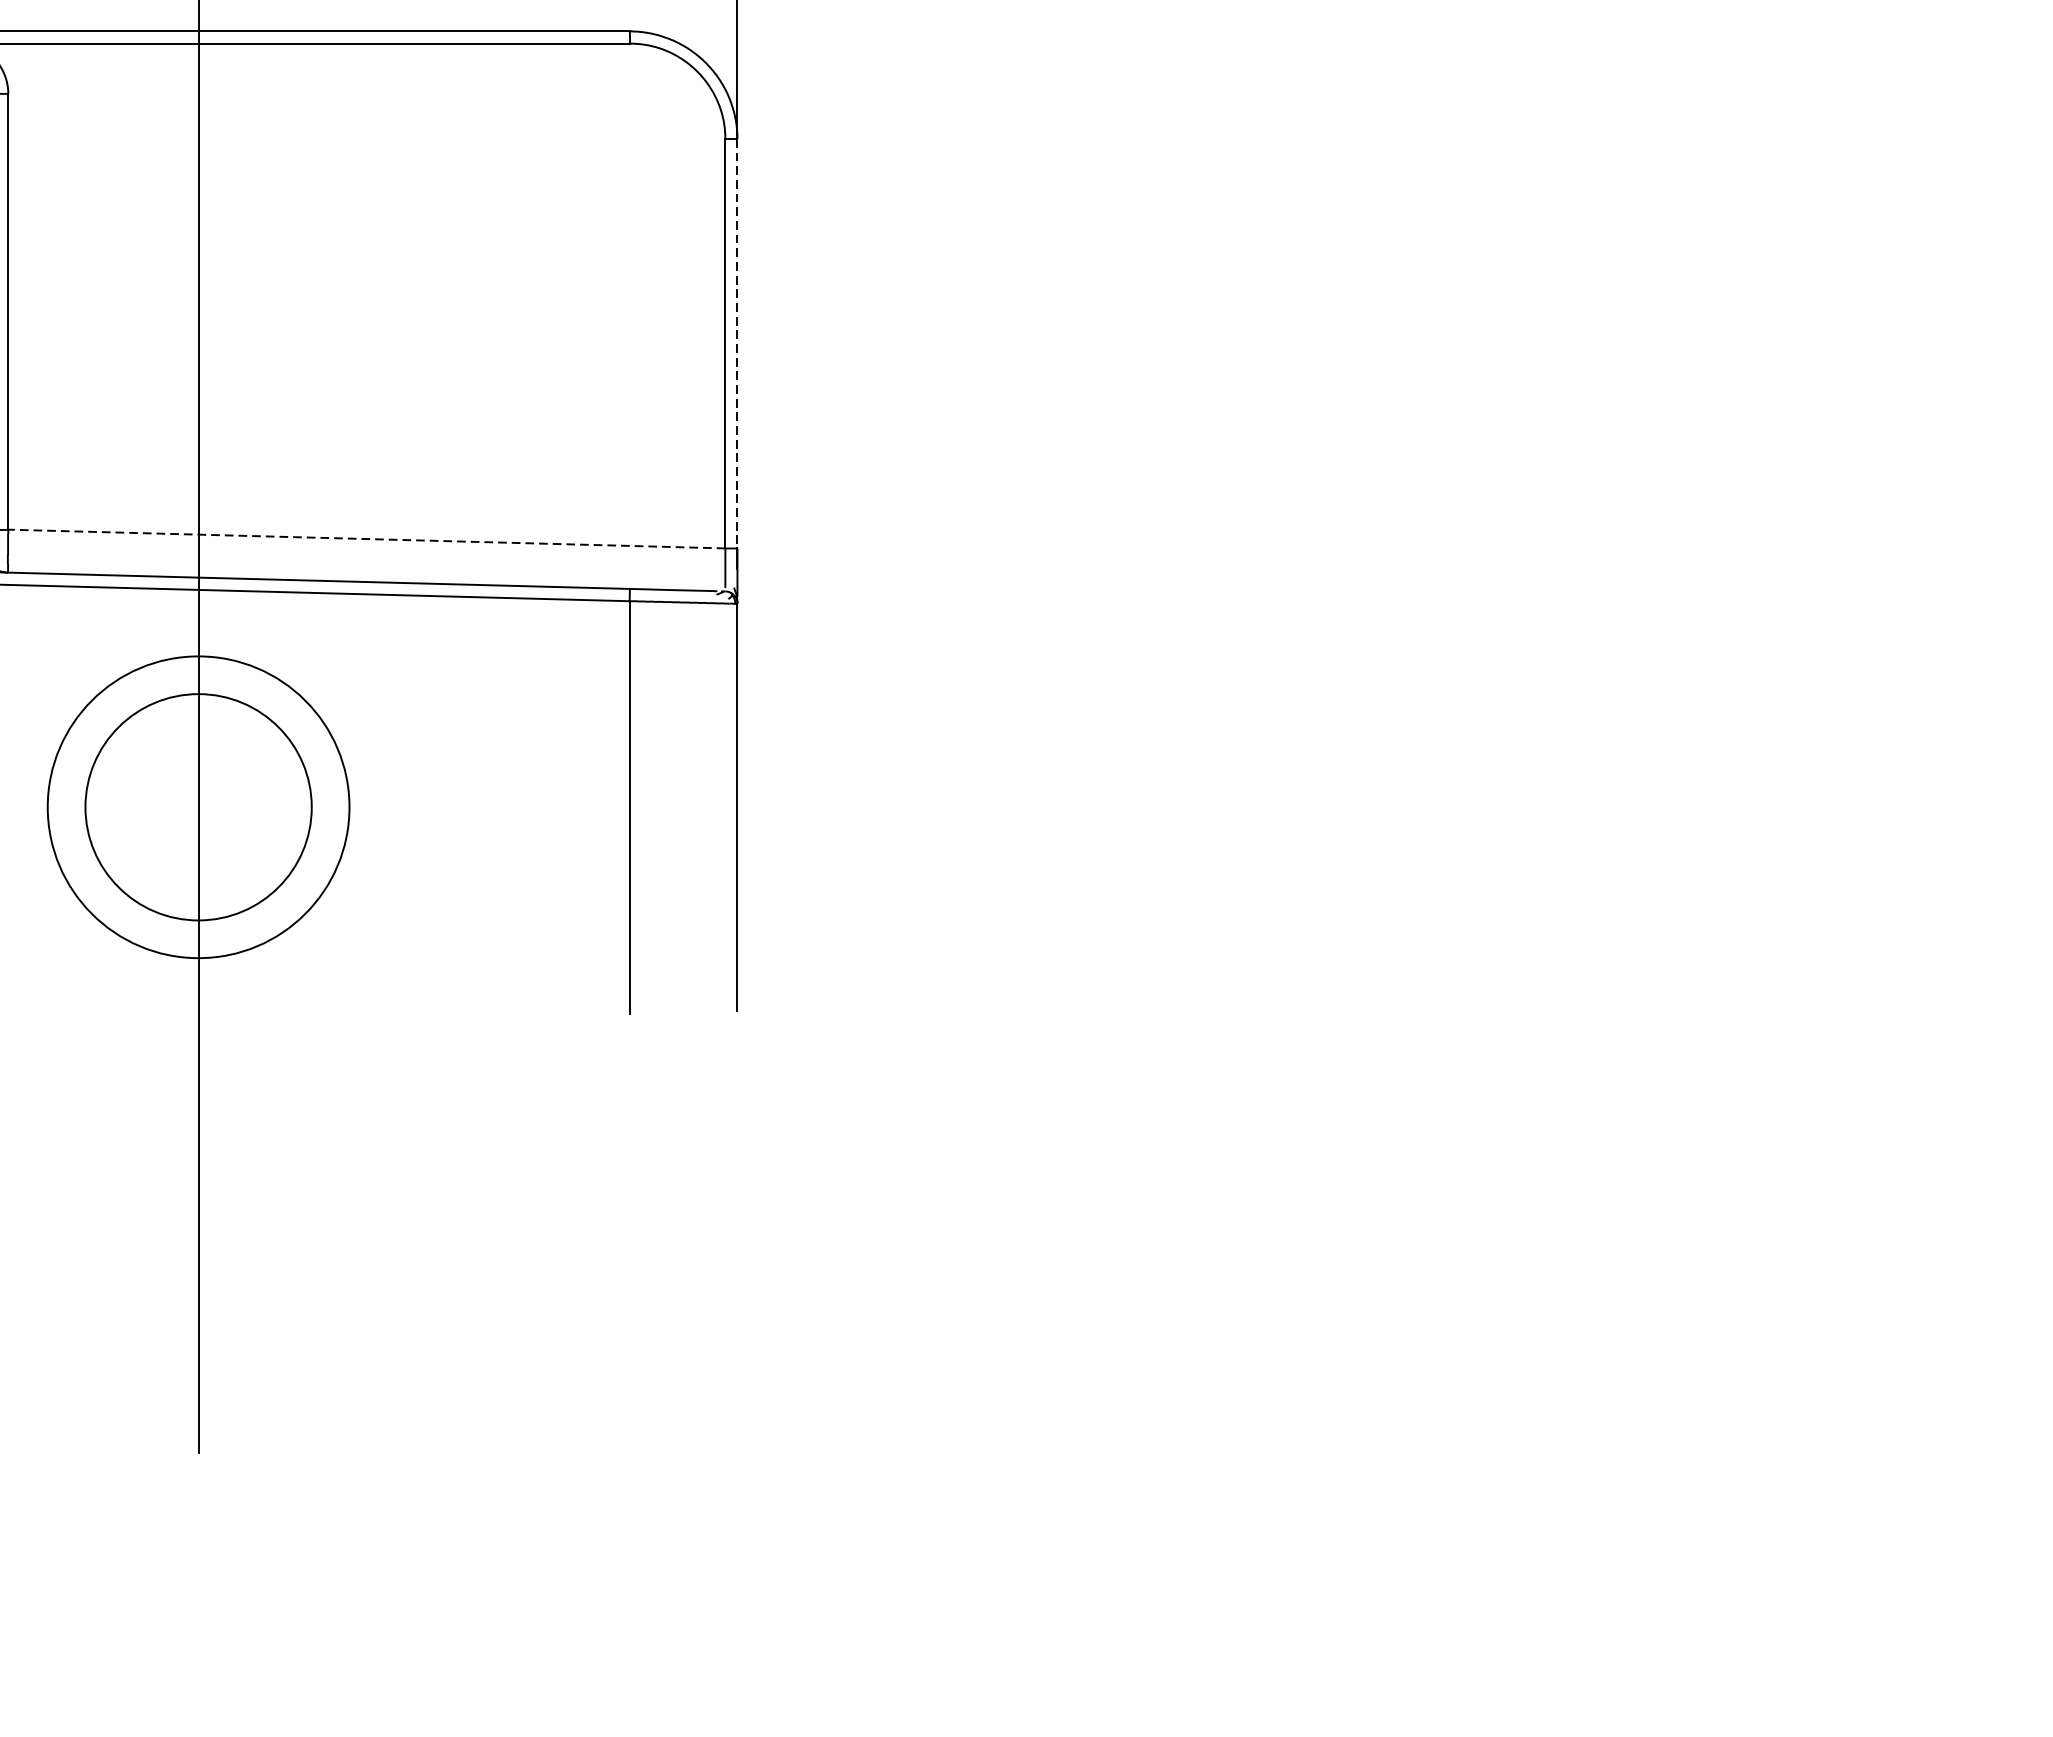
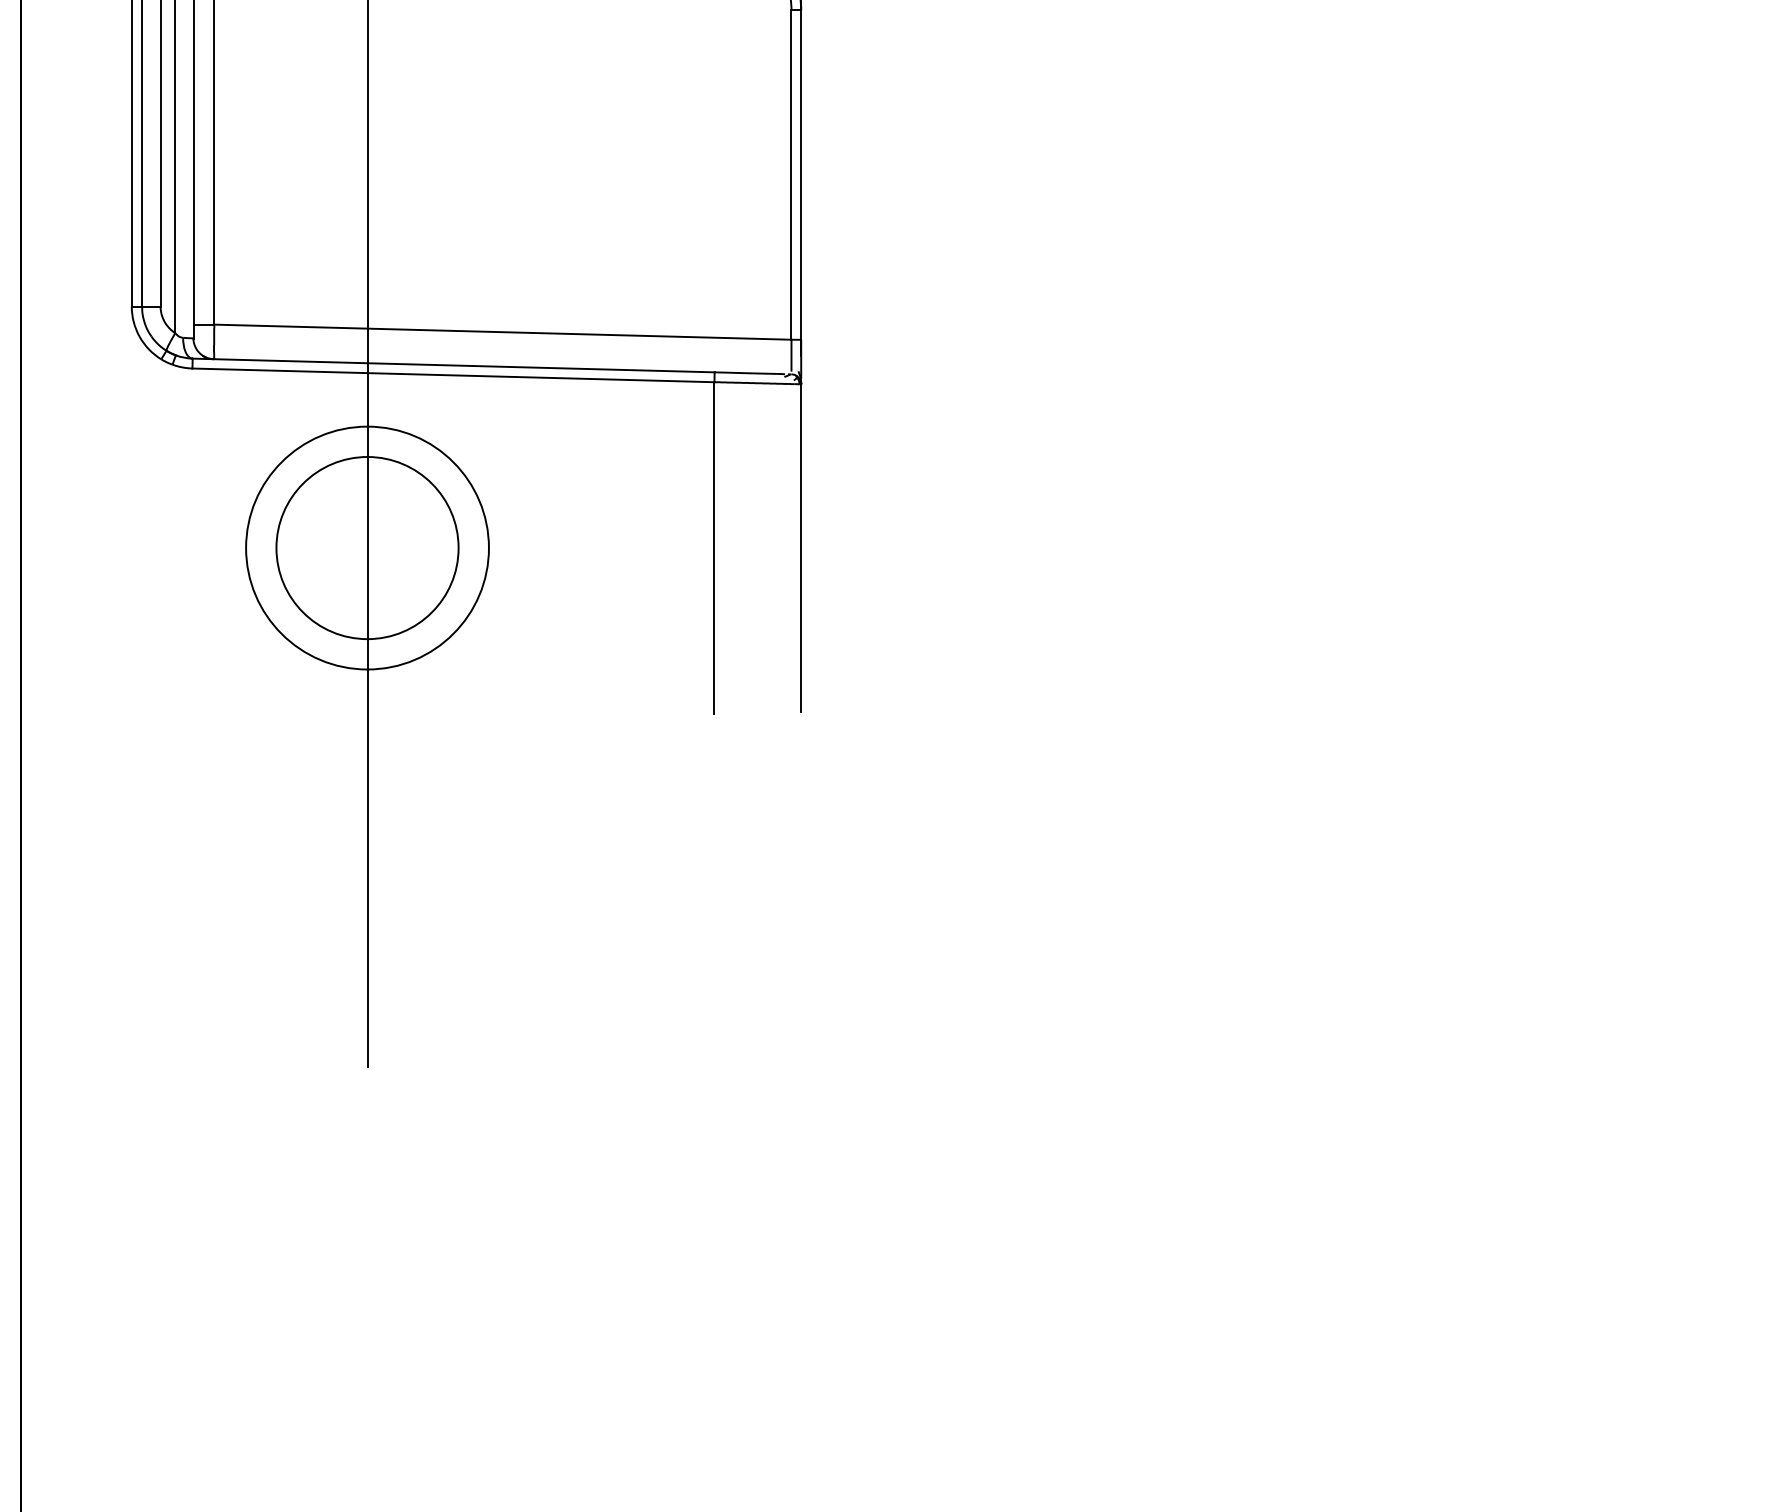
line: (737, 344) -> (801, 175), dashed -> solid
line: (366, 539) -> (502, 332), dashed -> solid

